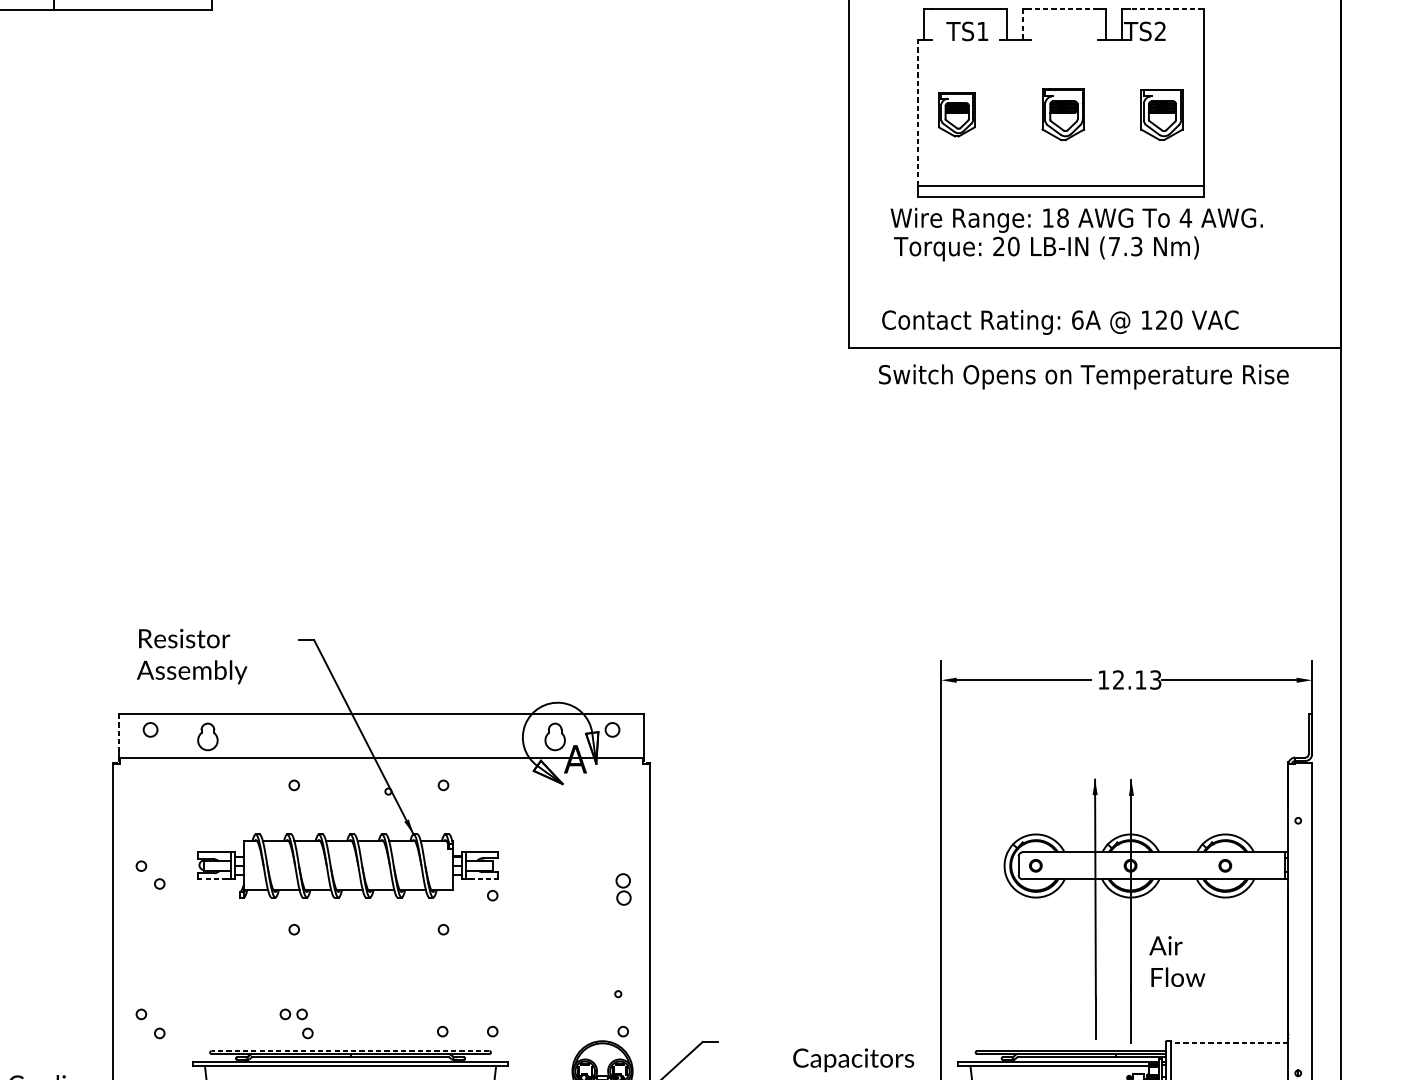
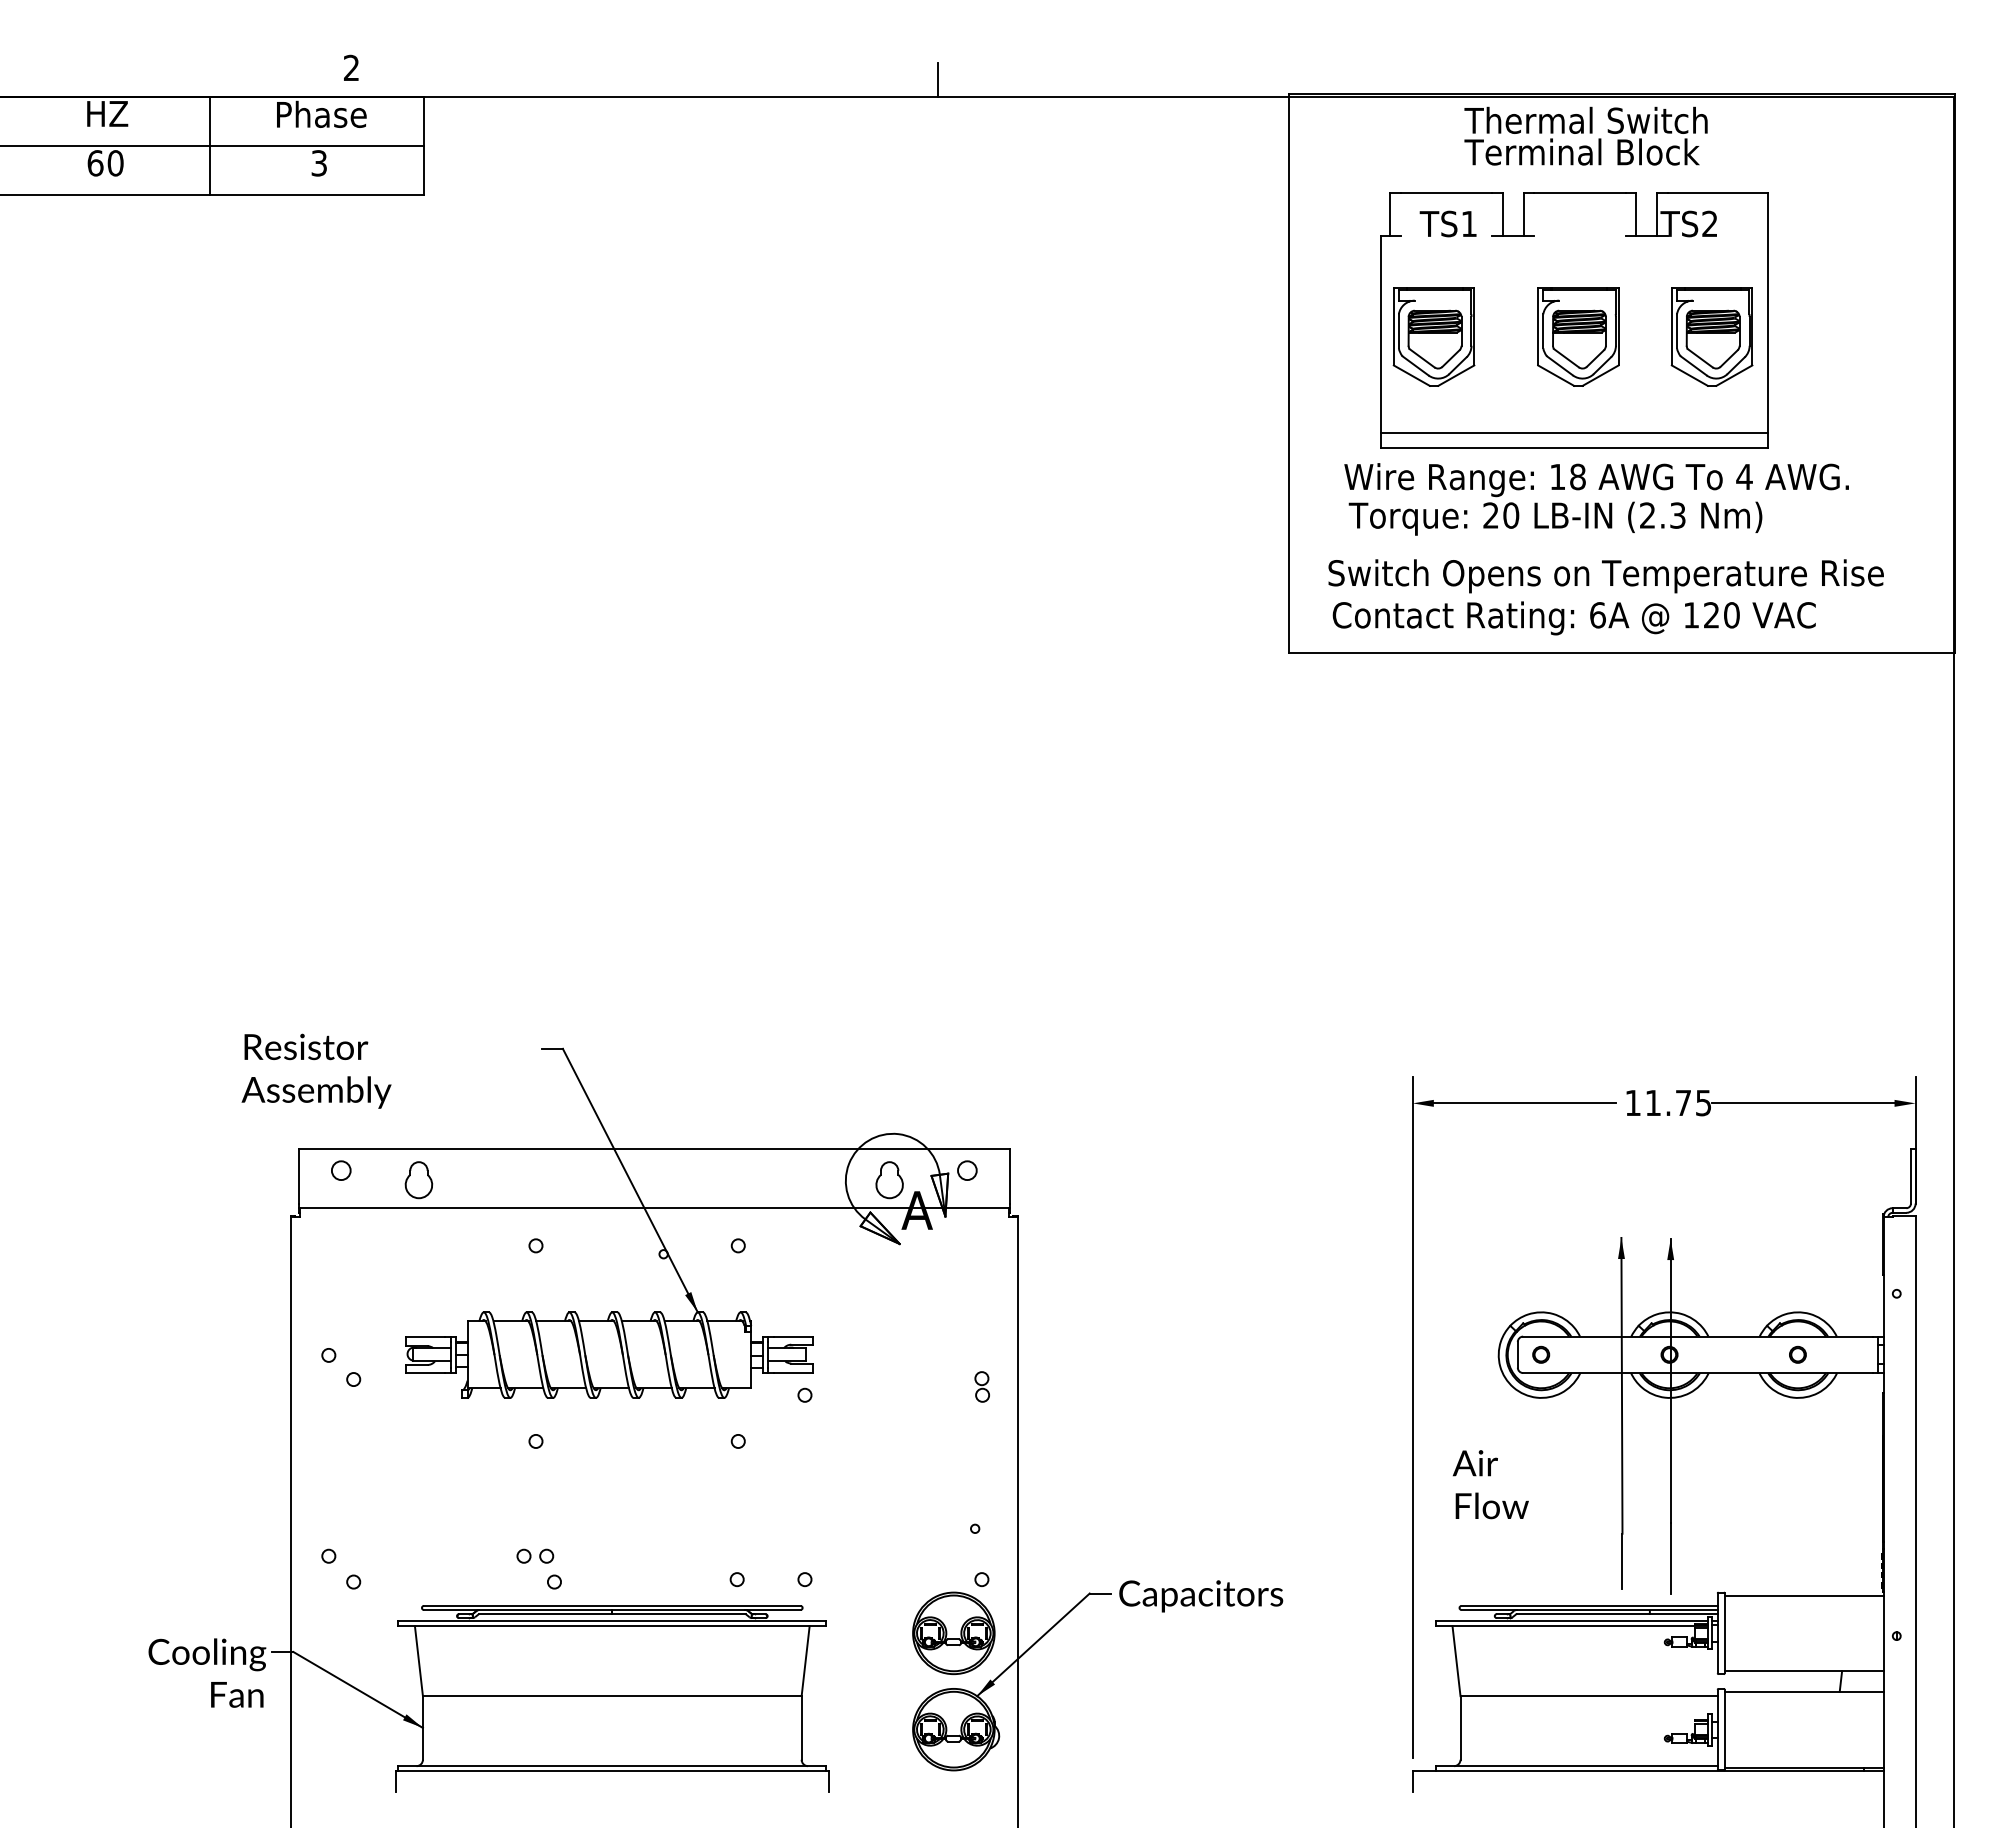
line: (1064, 8) -> (1580, 193), dashed -> solid
line: (1165, 8) -> (1717, 193), dashed -> solid
line: (1022, 25) -> (1523, 215), dashed -> solid
line: (918, 112) -> (1381, 334), dashed -> solid
part: (956, 114) -> (1433, 336), size x1.67
part: (1063, 114) -> (1578, 336), size x1.43
part: (1161, 114) -> (1711, 336), size x1.43
text: (1114, 246) -> (1647, 515), (7.3 -> (2.3
text: (1083, 377) -> (1605, 576), moved
text: (192, 656) -> (316, 1070), moved
text: (1137, 679) -> (1678, 1102), 12.13 -> 11.75
line: (119, 734) -> (298, 1176), dashed -> solid
line: (212, 879) -> (425, 1373), dashed -> solid
line: (484, 879) -> (793, 1373), dashed -> solid
part: (622, 889) -> (981, 1386), size x0.71
text: (1177, 961) -> (1490, 1484), moved
line: (1229, 1043) -> (1803, 1595), dashed -> solid
line: (349, 1050) -> (611, 1605), dashed -> solid
text: (853, 1060) -> (1201, 1596), moved

